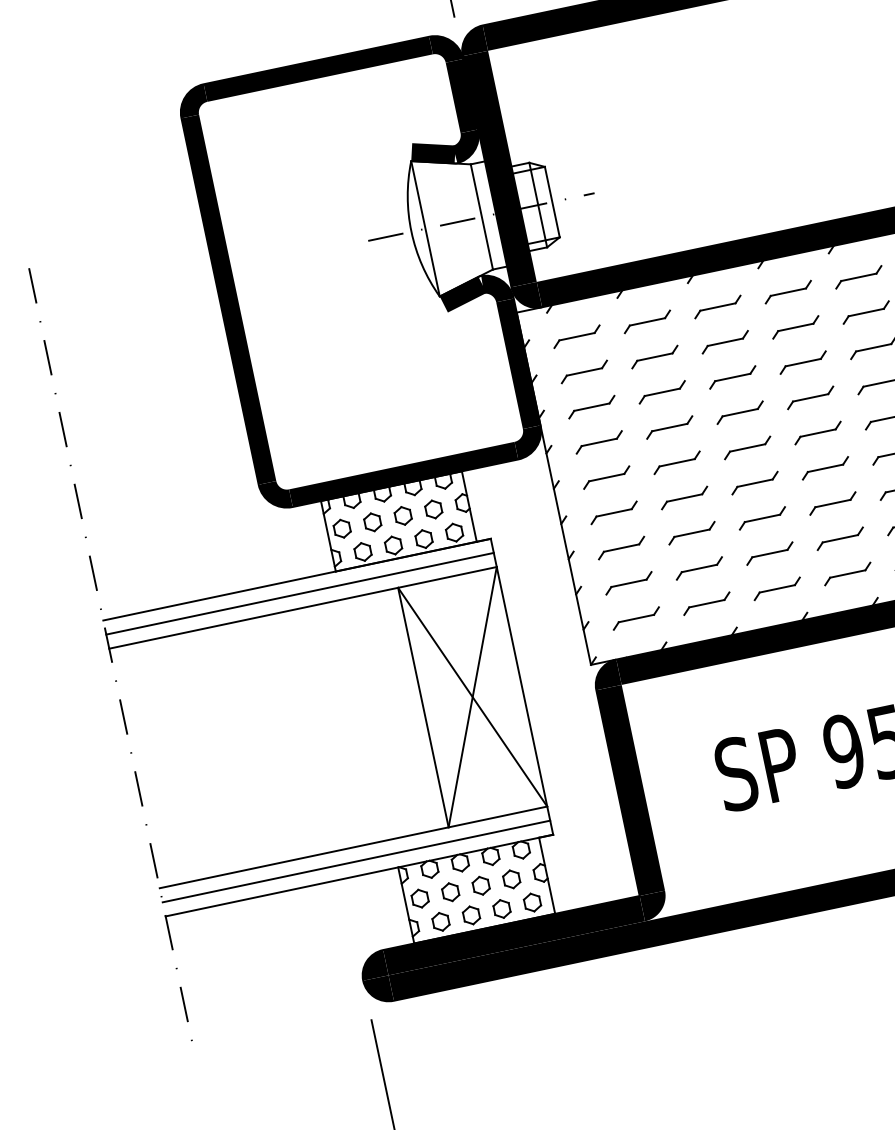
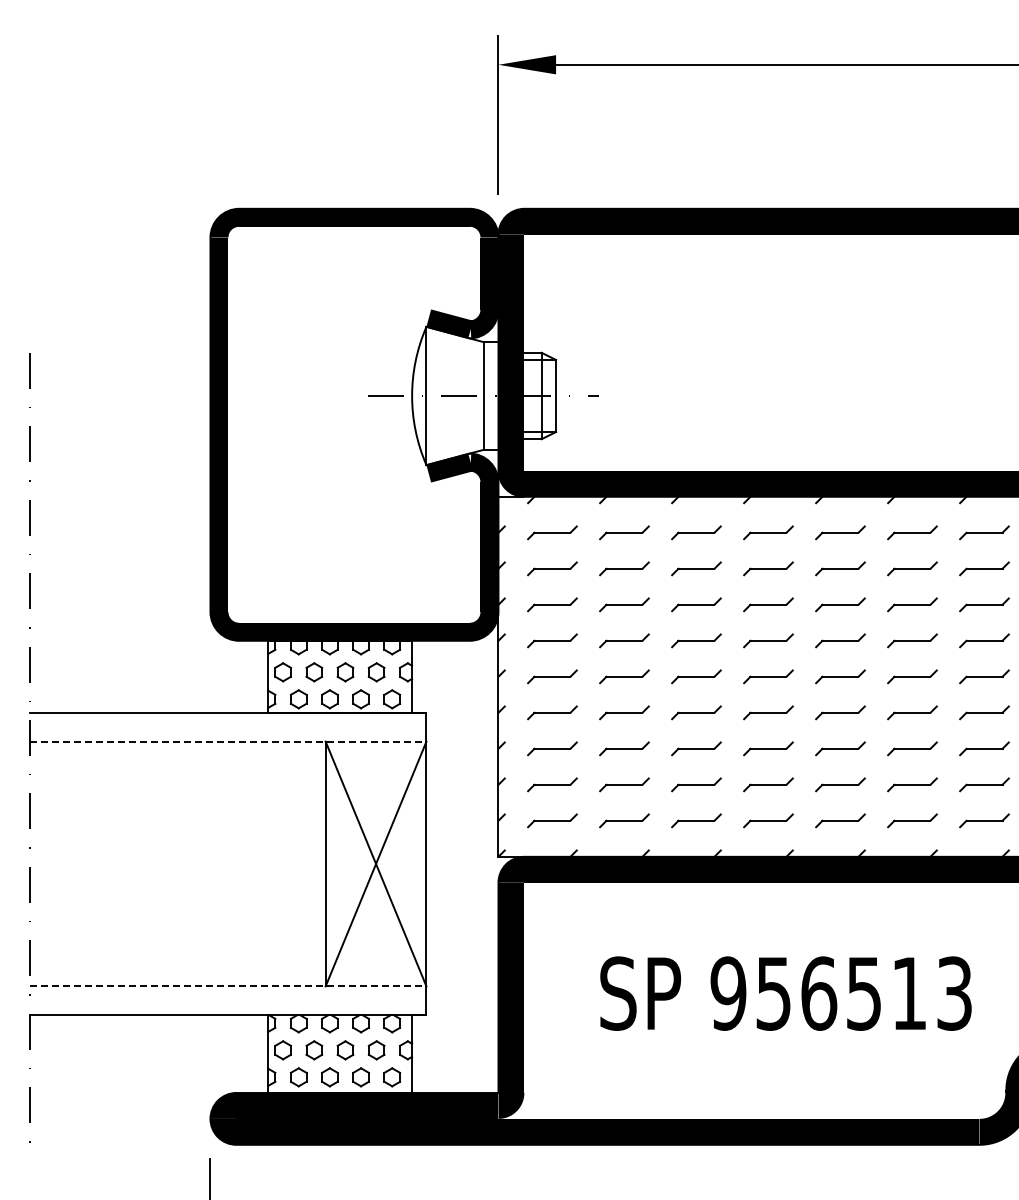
line: (300, 594) -> (228, 727), removed
line: (303, 607) -> (228, 741), solid -> dashed
line: (353, 847) -> (228, 986), solid -> dashed
line: (356, 861) -> (228, 1000), removed

